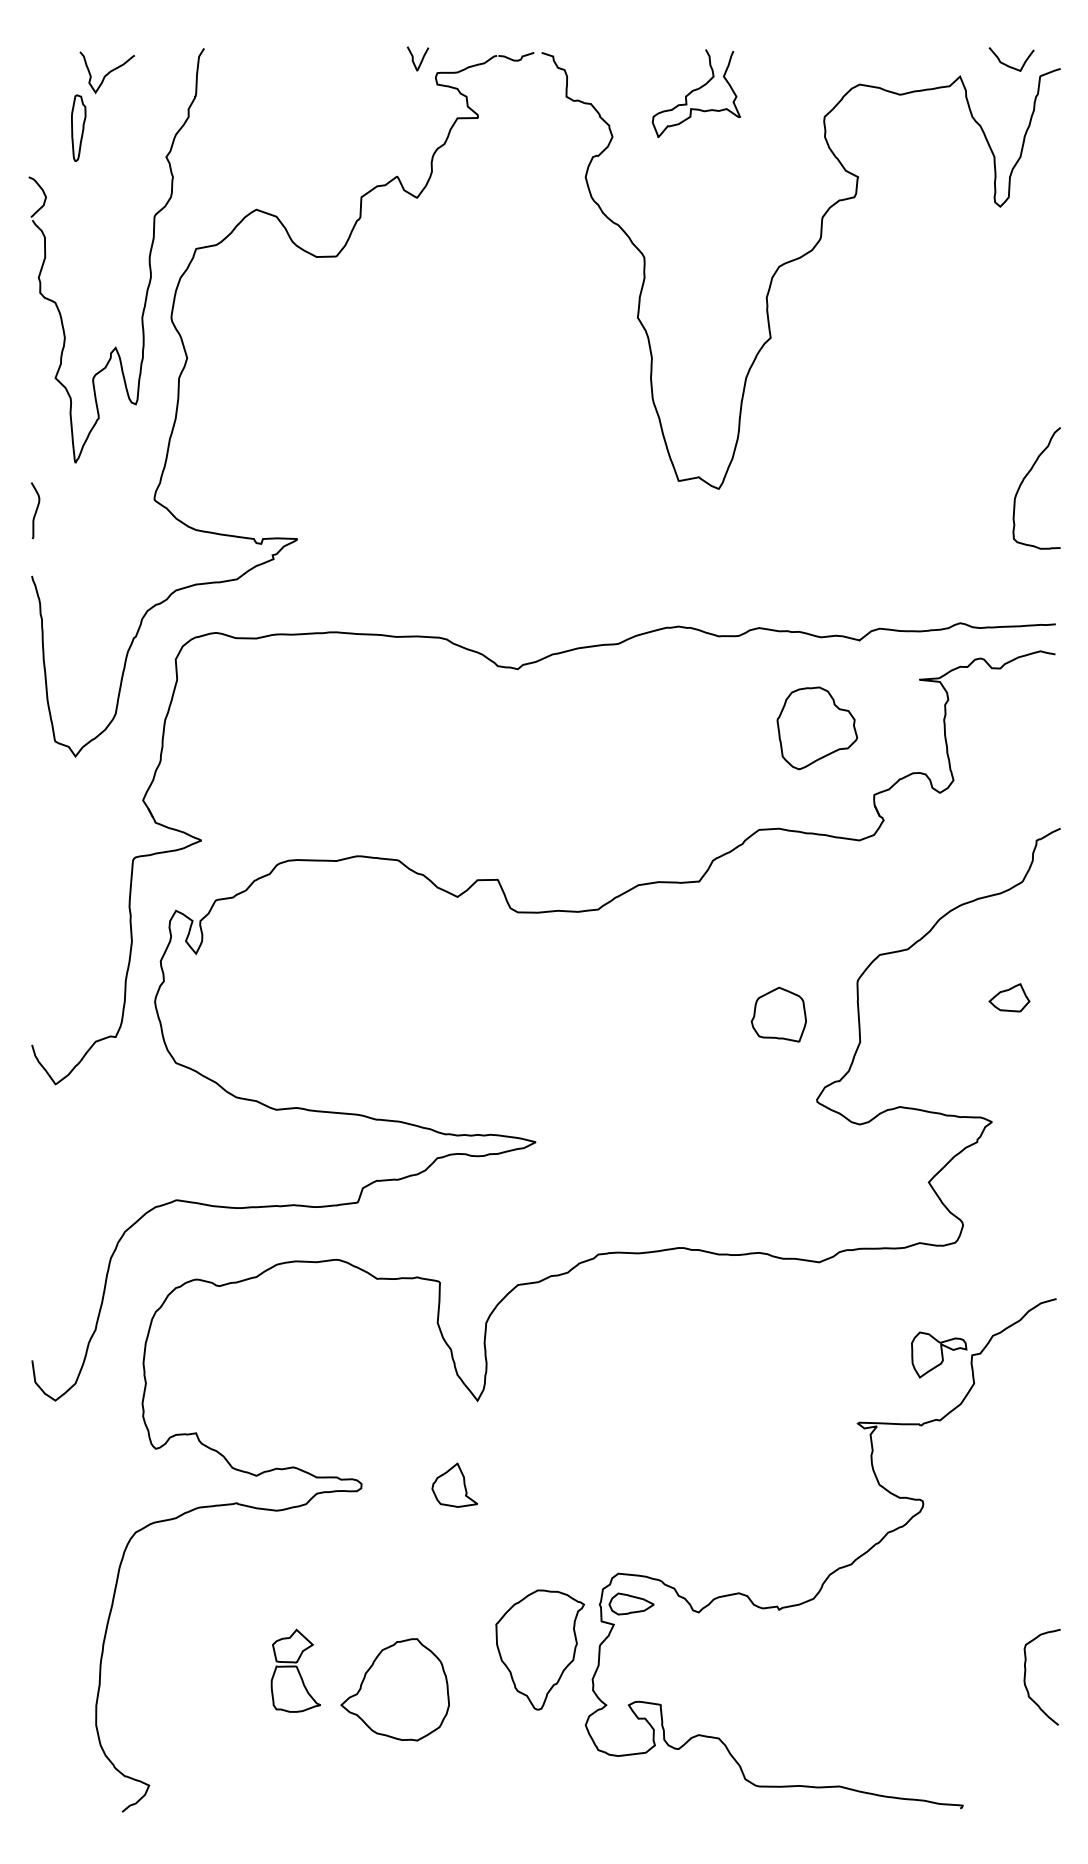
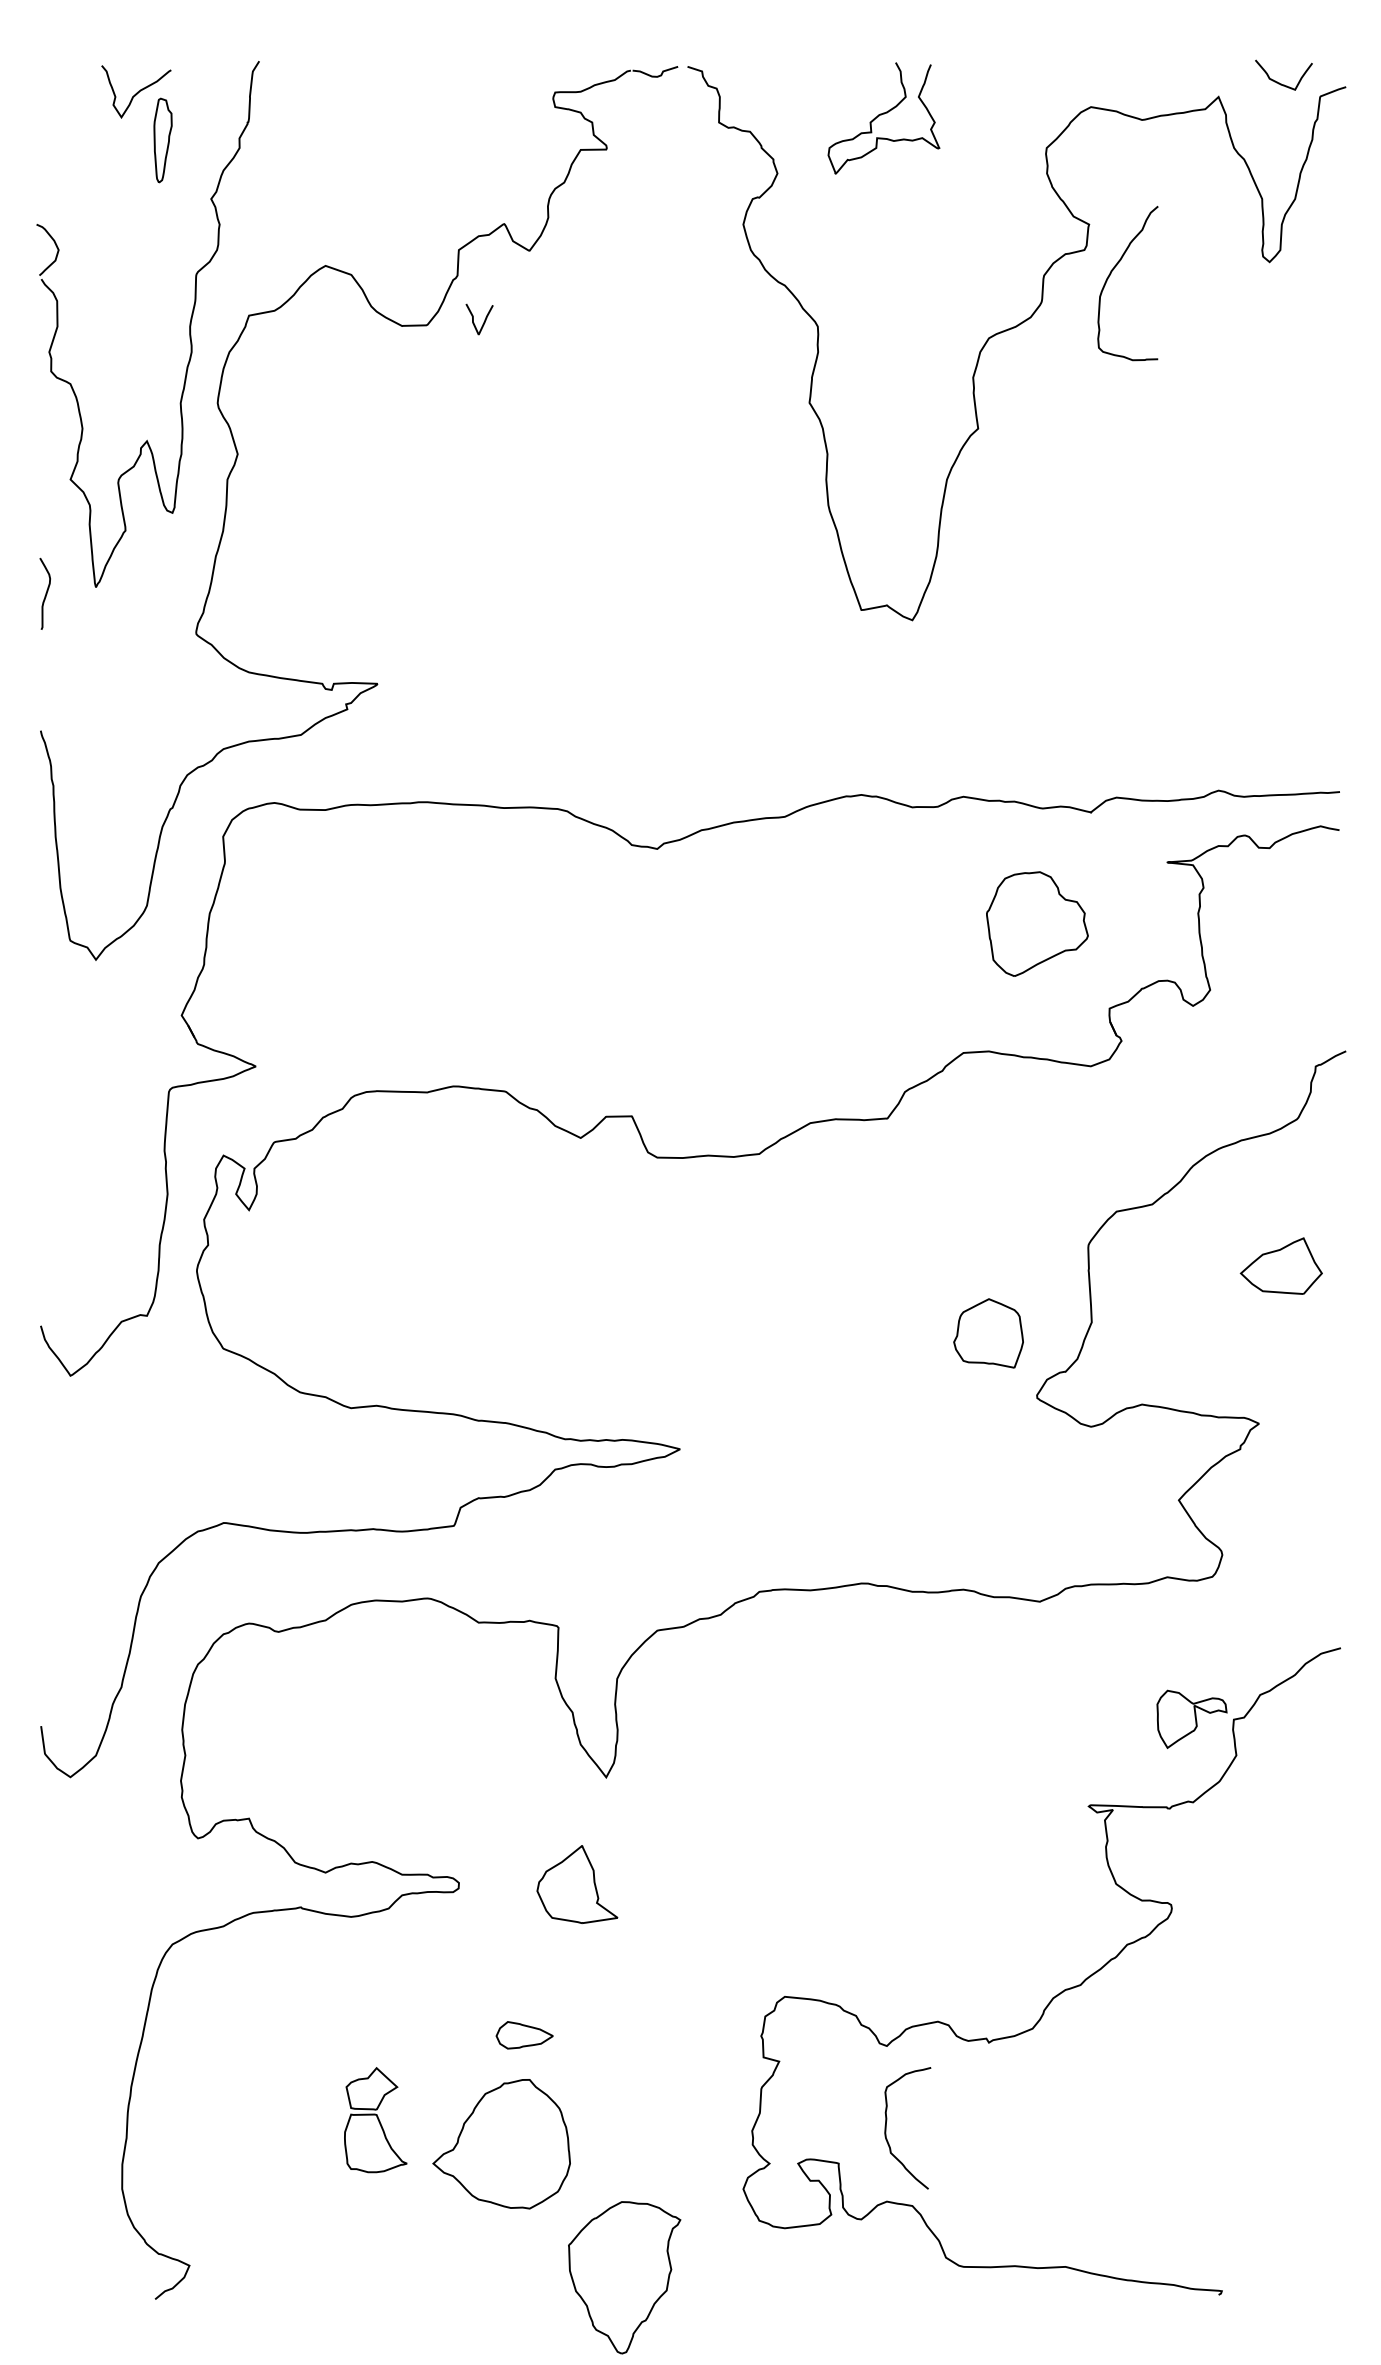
curve: (421, 58) -> (484, 319), moved
part: (78, 128) -> (162, 140), moved
curve: (1023, 482) -> (1110, 275), moved
curve: (35, 510) -> (45, 593), moved
part: (1008, 997) -> (1280, 1265), size x1.6
part: (778, 1014) -> (988, 1333), moved
part: (454, 1485) -> (577, 1884), size x1.4
part: (631, 1604) -> (524, 2035), moved
part: (540, 1649) -> (624, 2277), moved
curve: (1025, 1677) -> (886, 2128), moved

